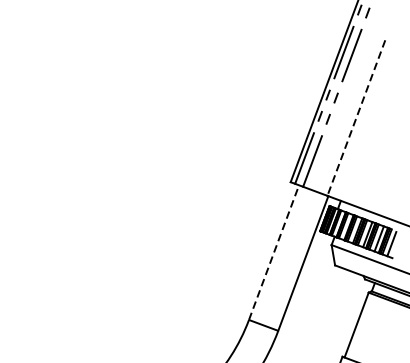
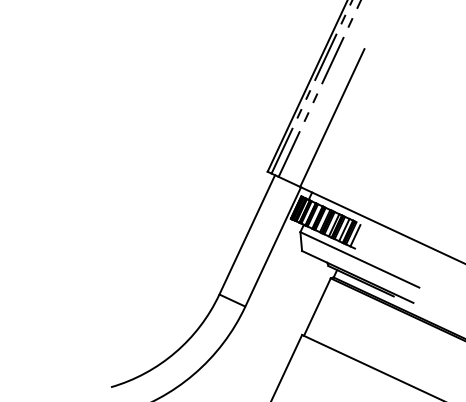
line: (356, 118) -> (332, 118), dashed -> solid
line: (274, 252) -> (247, 234), dashed -> solid

